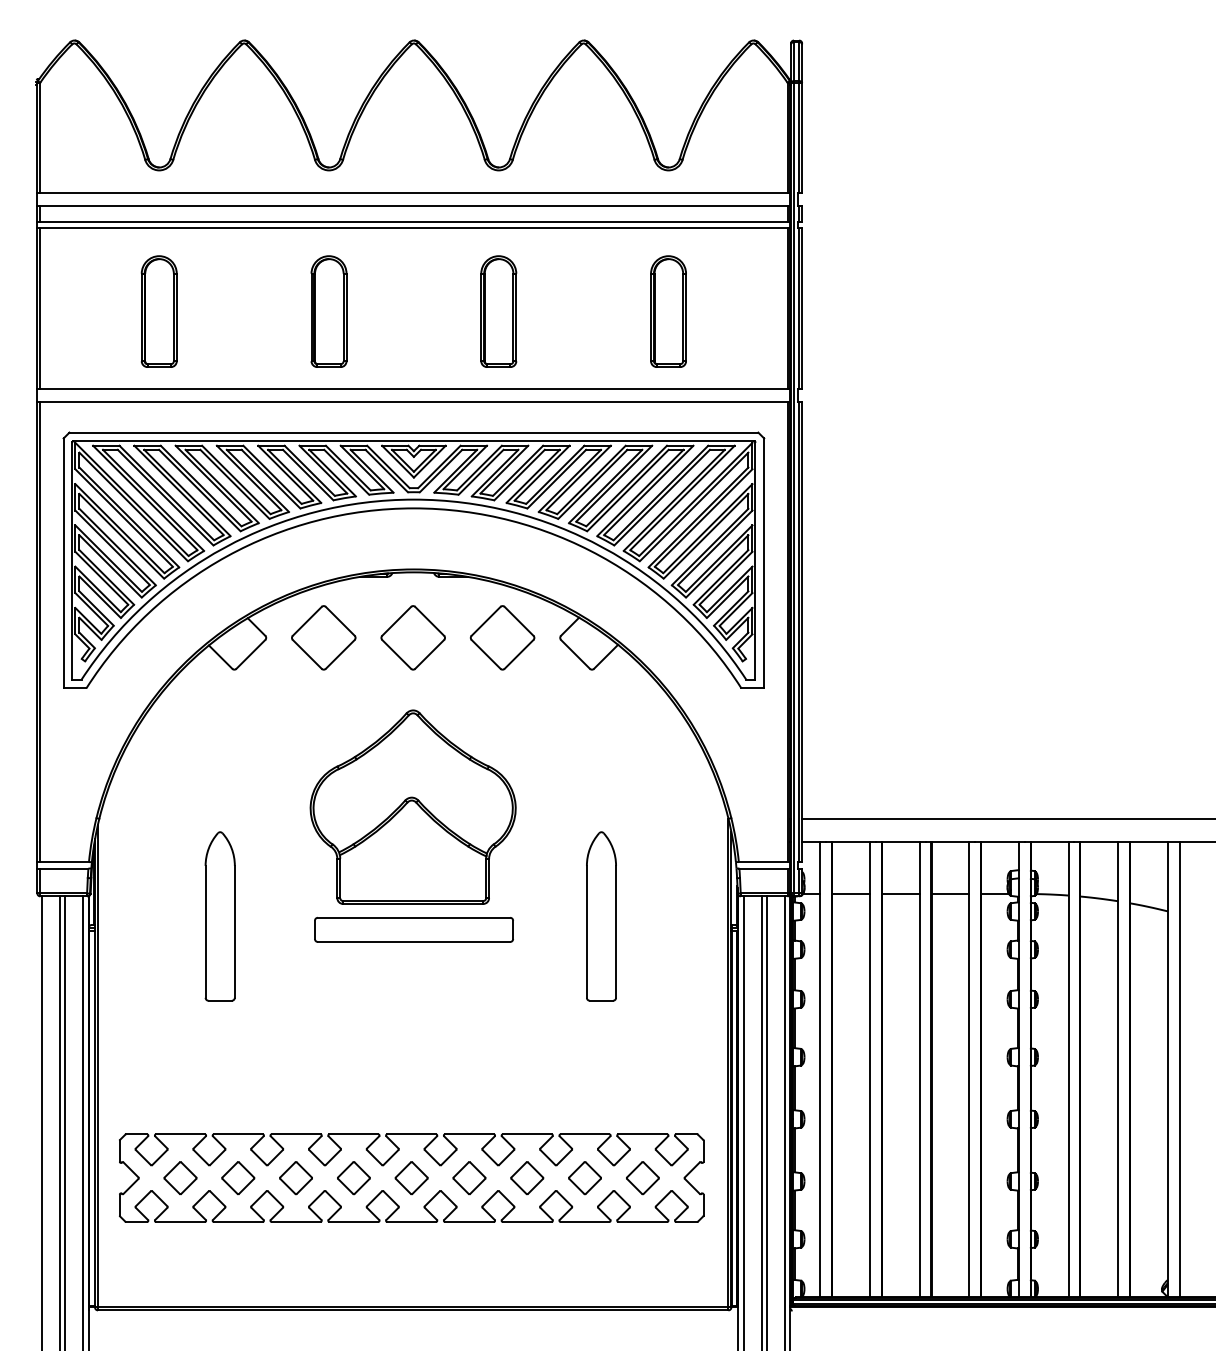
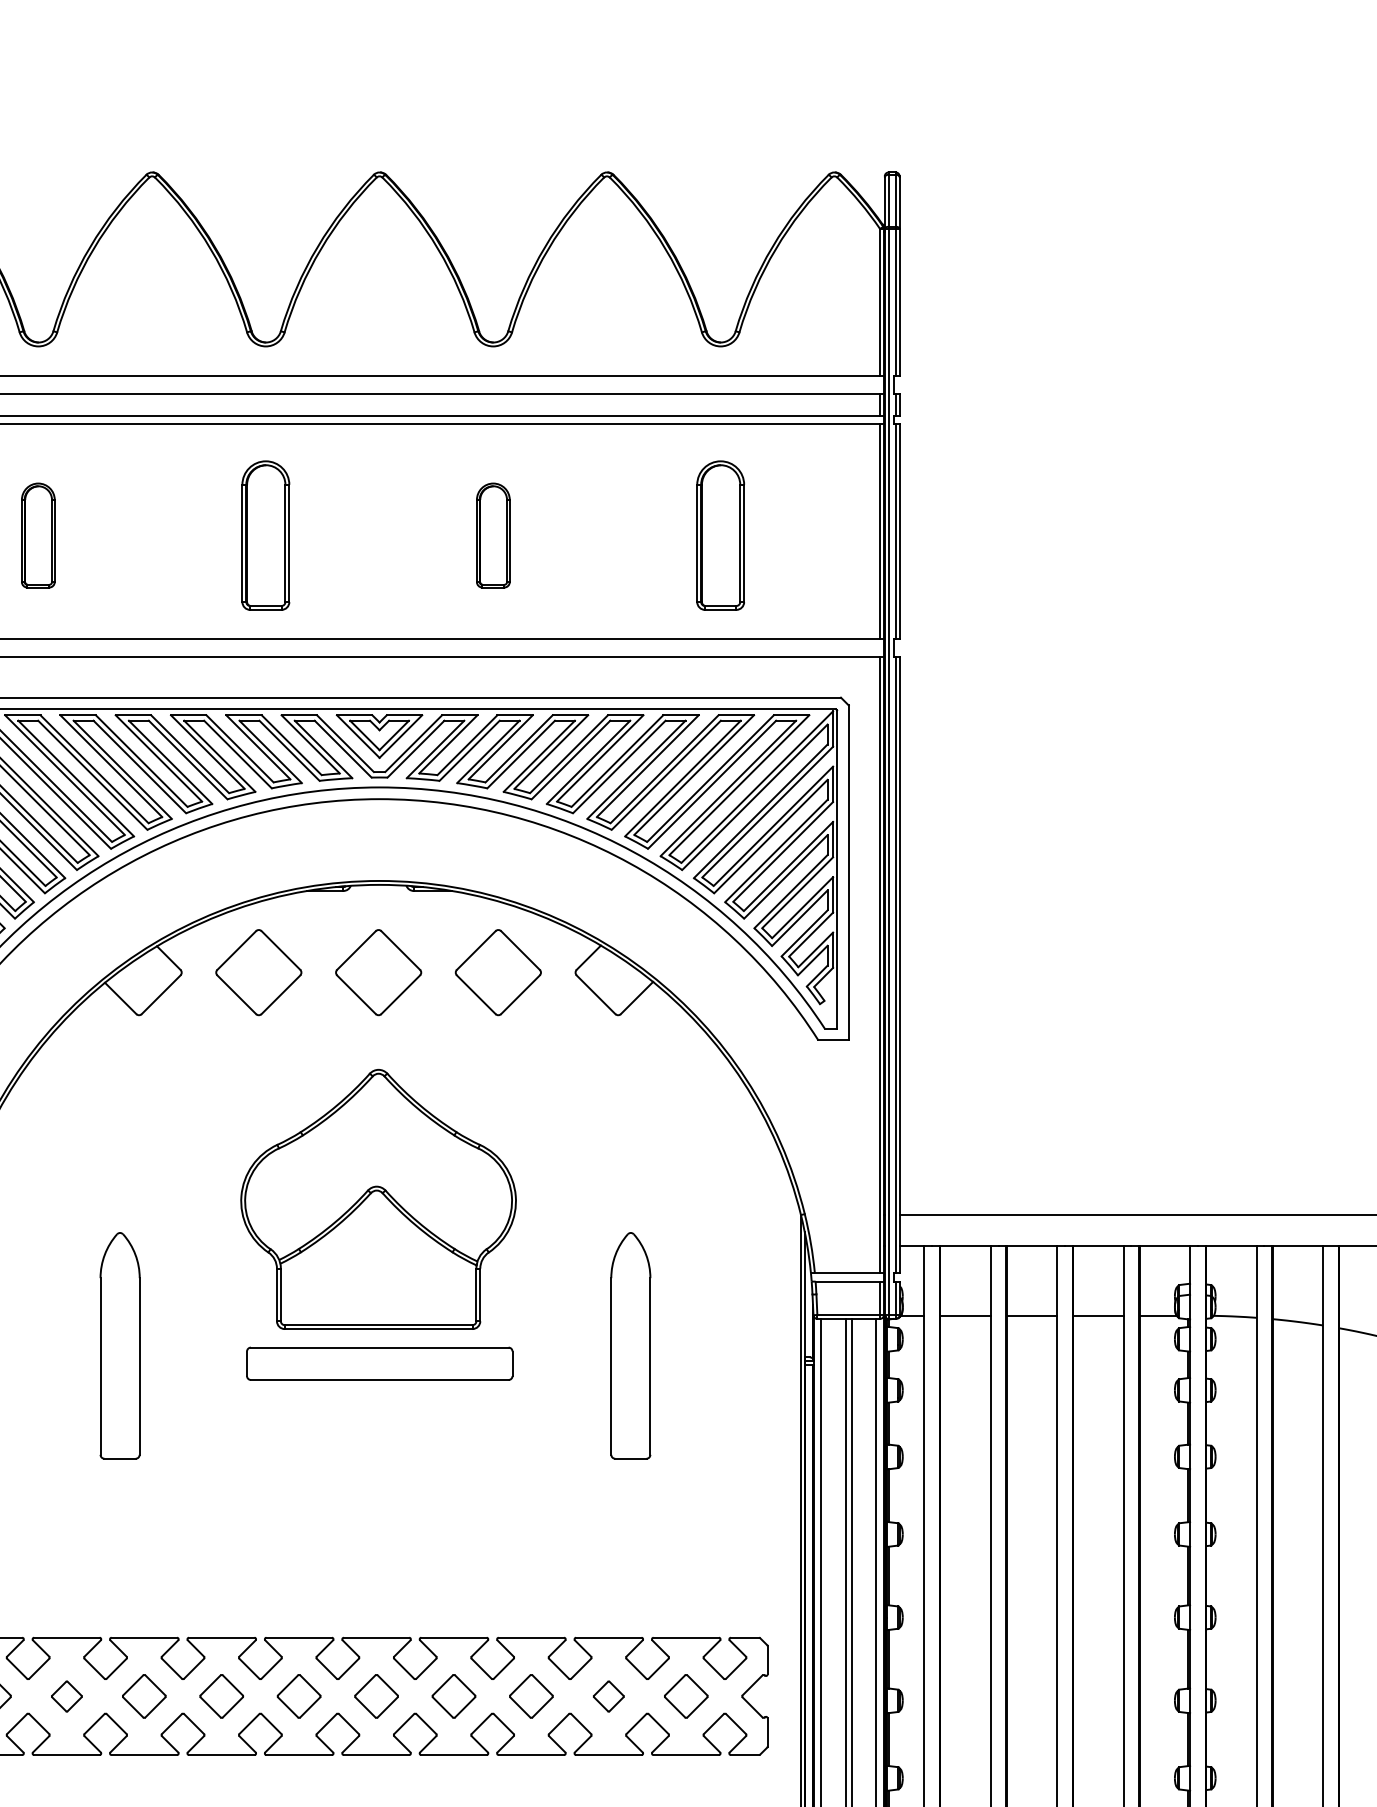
part: (158, 311) -> (37, 535), size x0.7
part: (498, 311) -> (492, 535), size x0.7
part: (180, 1178) -> (66, 1696), size x0.7
part: (584, 1178) -> (608, 1696), size x0.7

